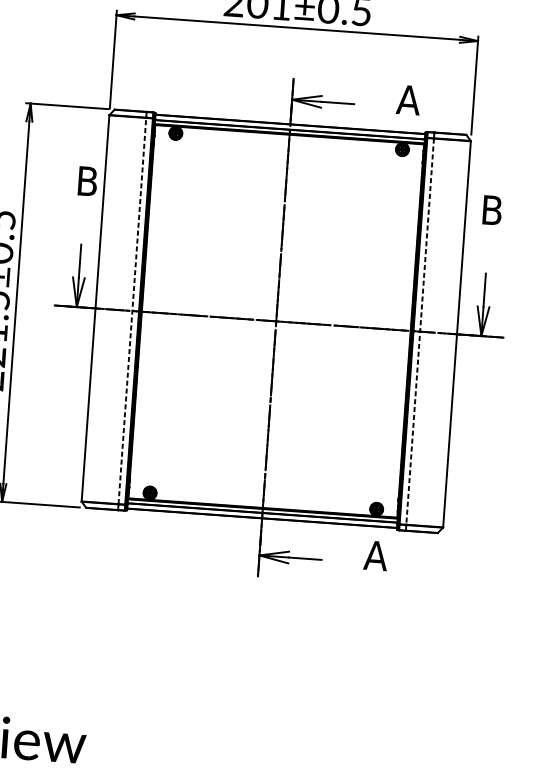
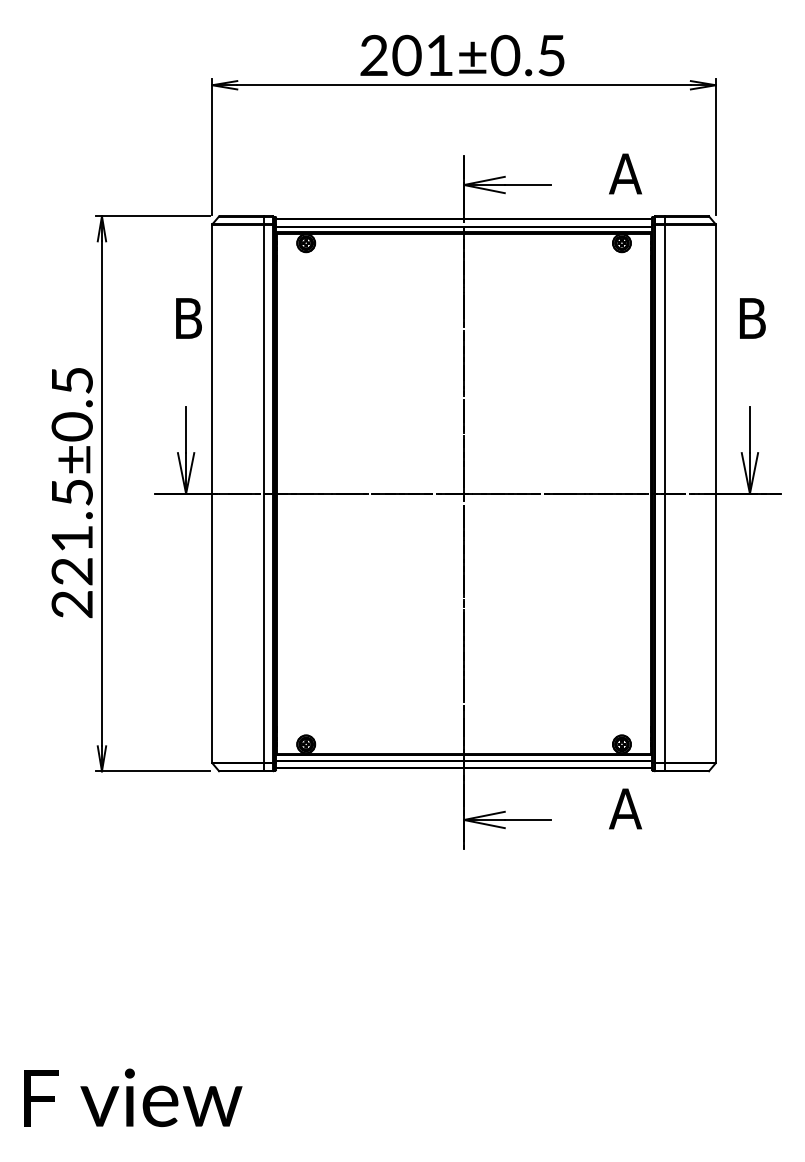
line: (132, 310) -> (263, 493), dashed -> solid
line: (420, 331) -> (664, 493), dashed -> solid

